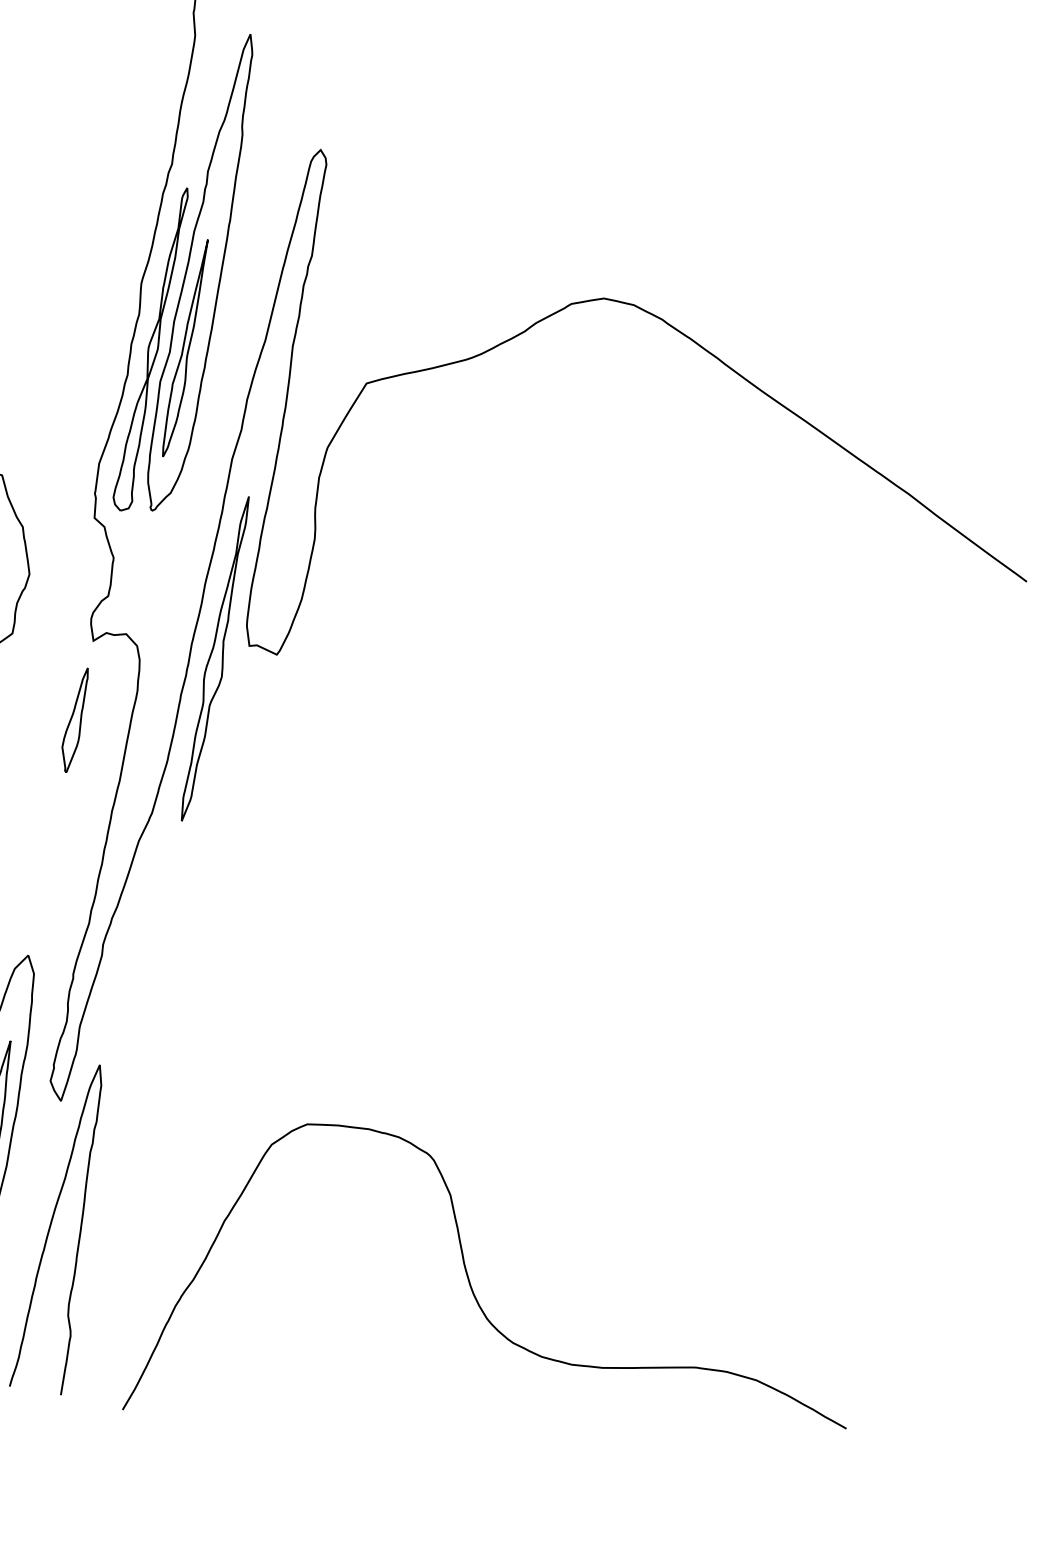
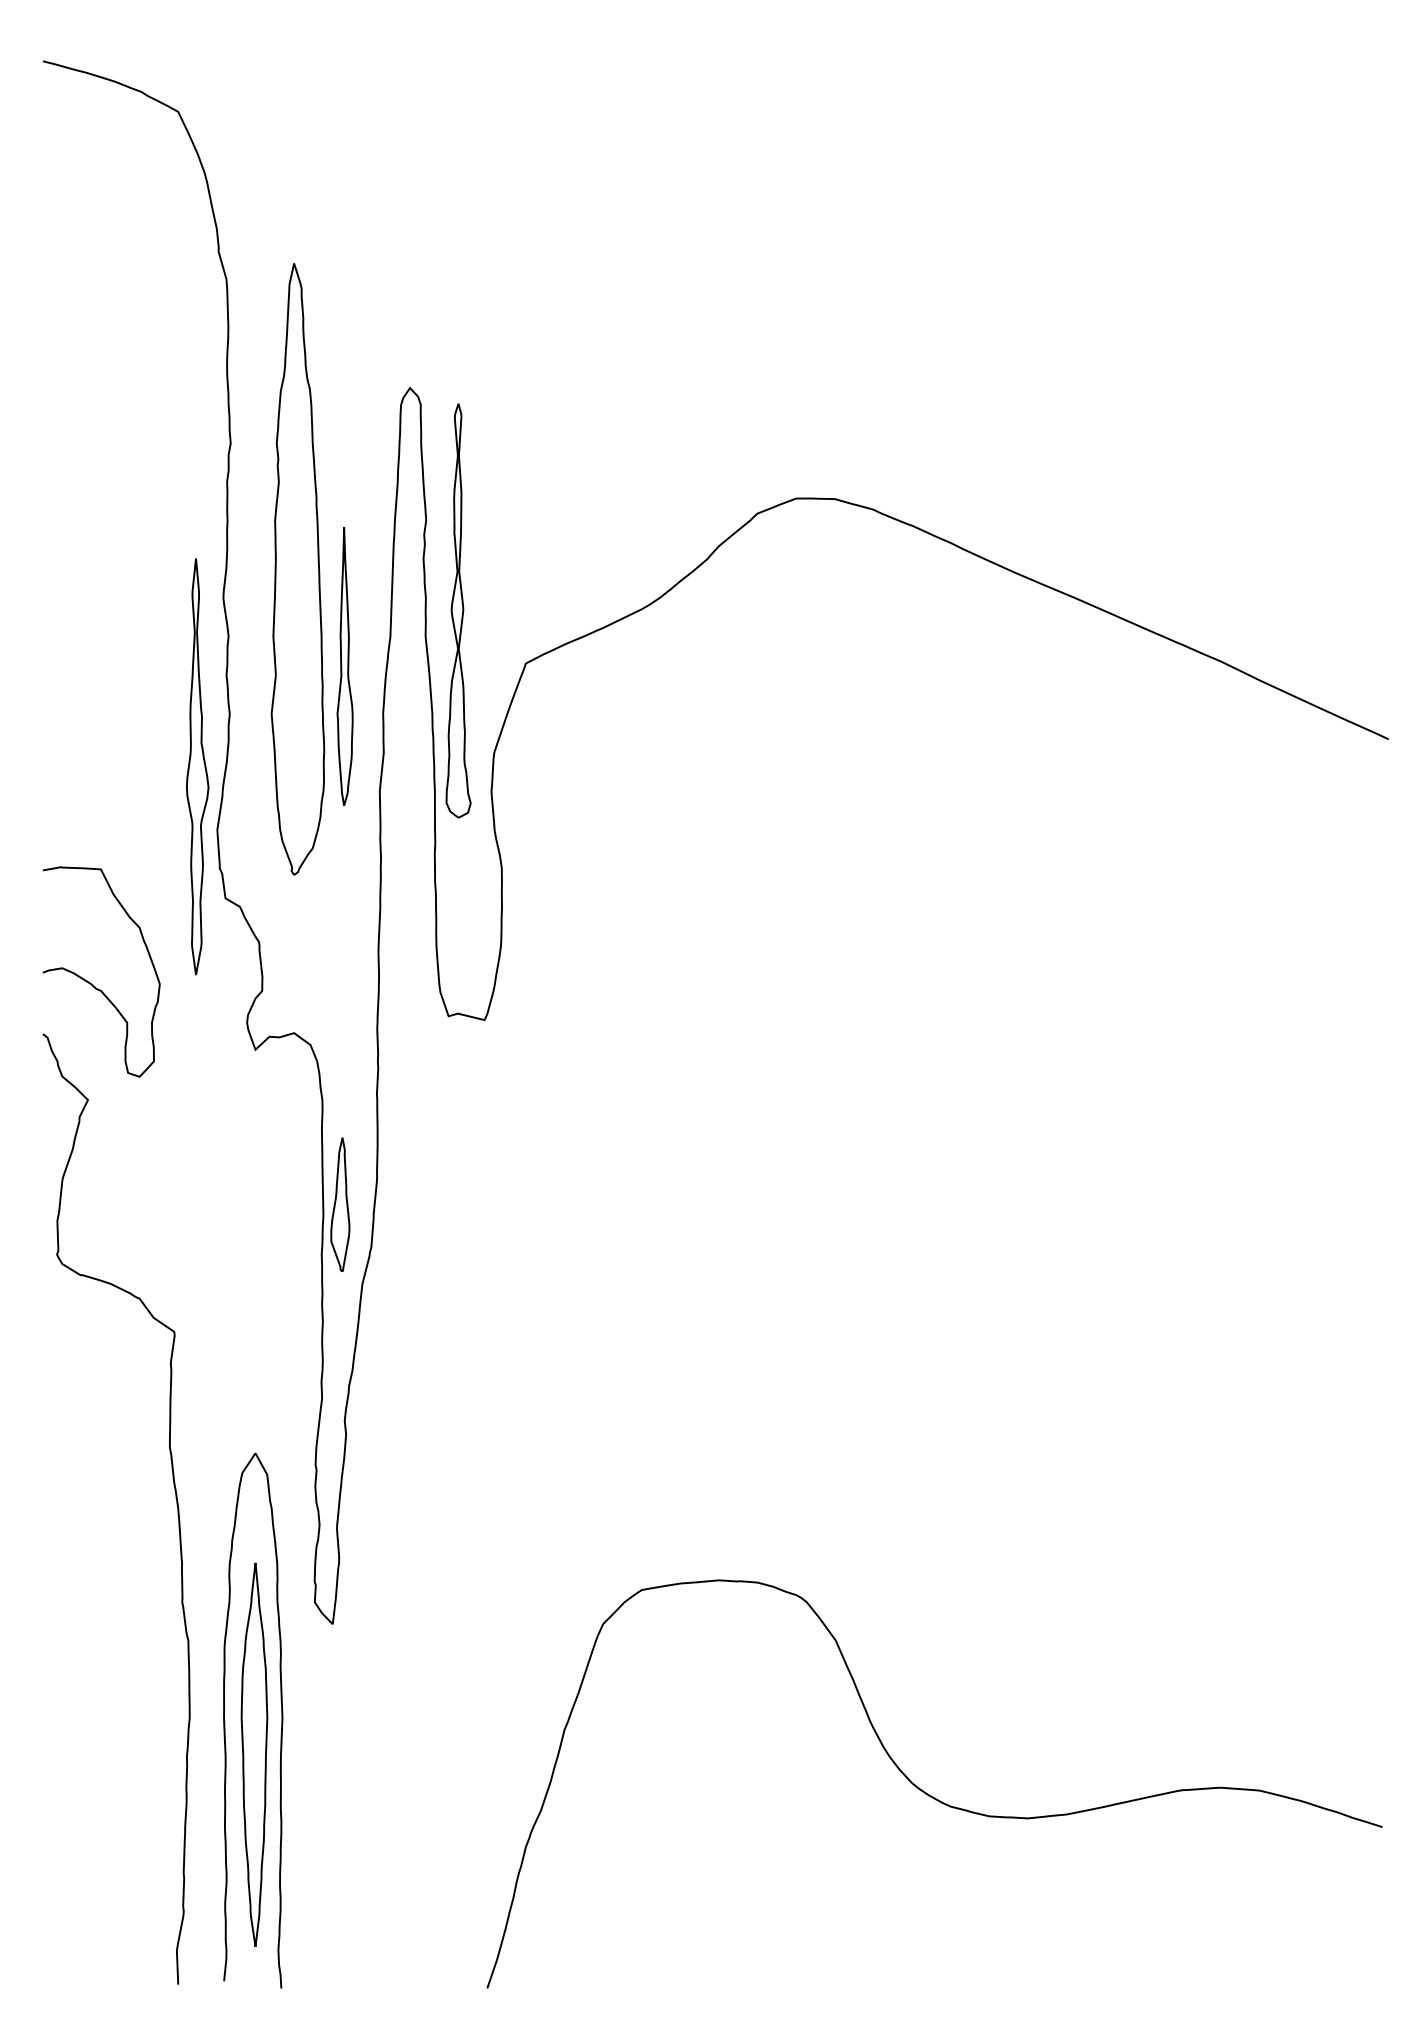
part: (185, 348) -> (344, 666), moved
part: (153, 349) -> (458, 610), moved
part: (216, 658) -> (197, 766), moved
part: (75, 719) -> (340, 1204), moved
curve: (80, 1228) -> (388, 1775), removed

